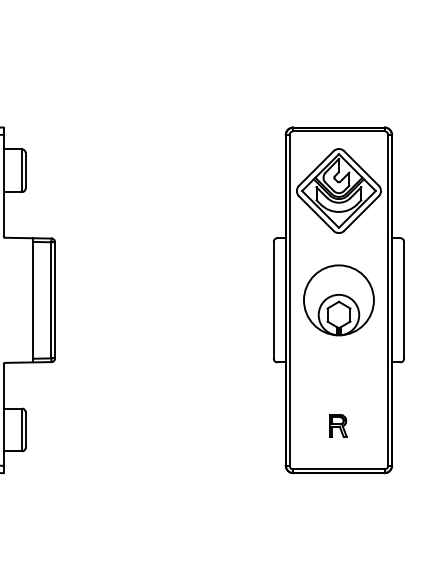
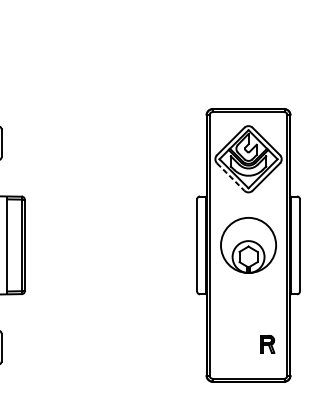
line: (316, 213) -> (230, 176), solid -> dashed
part: (338, 425) -> (267, 344), moved

